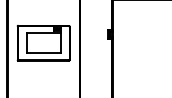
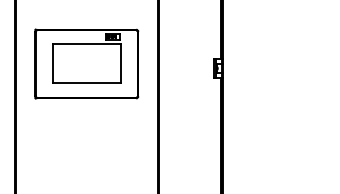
part: (43, 43) -> (85, 64), moved

